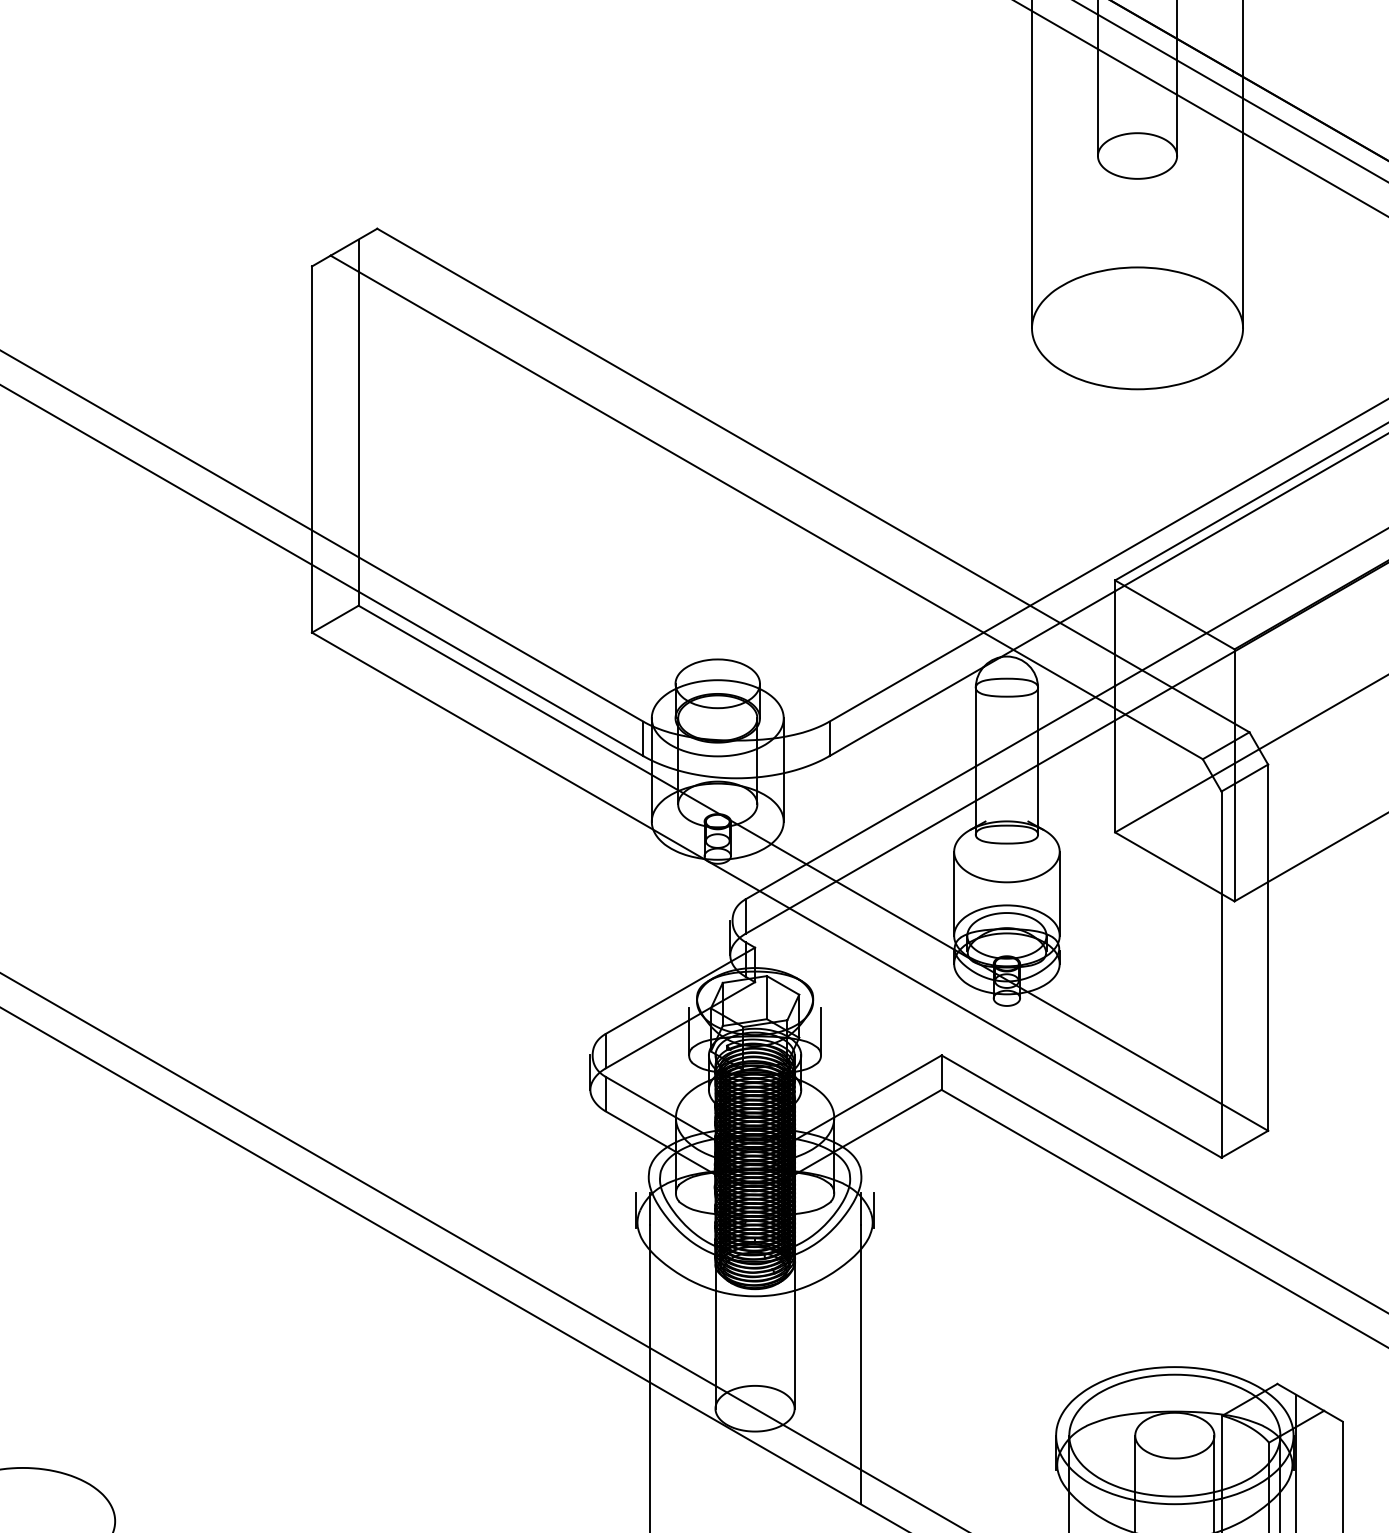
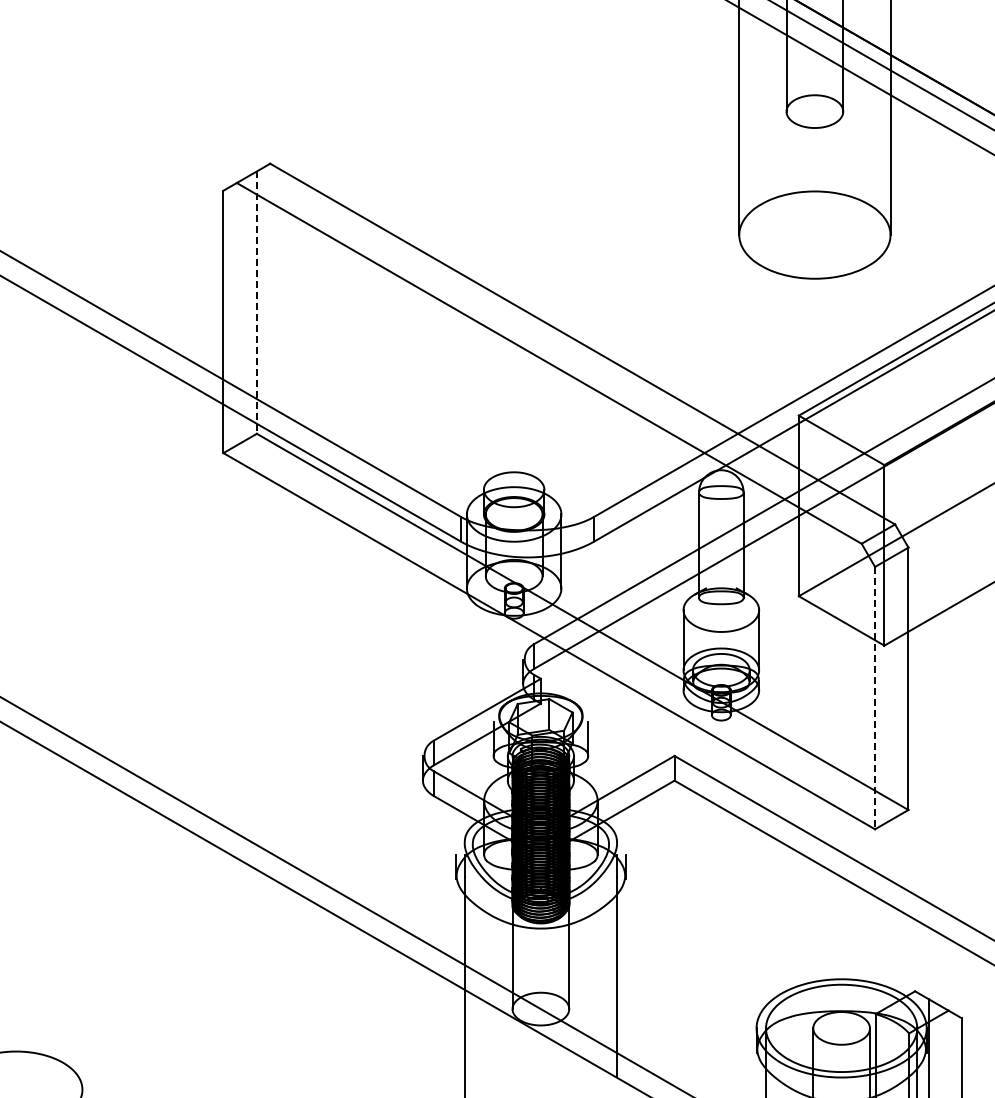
line: (358, 423) -> (256, 303), solid -> dashed
line: (1222, 975) -> (875, 698), solid -> dashed

